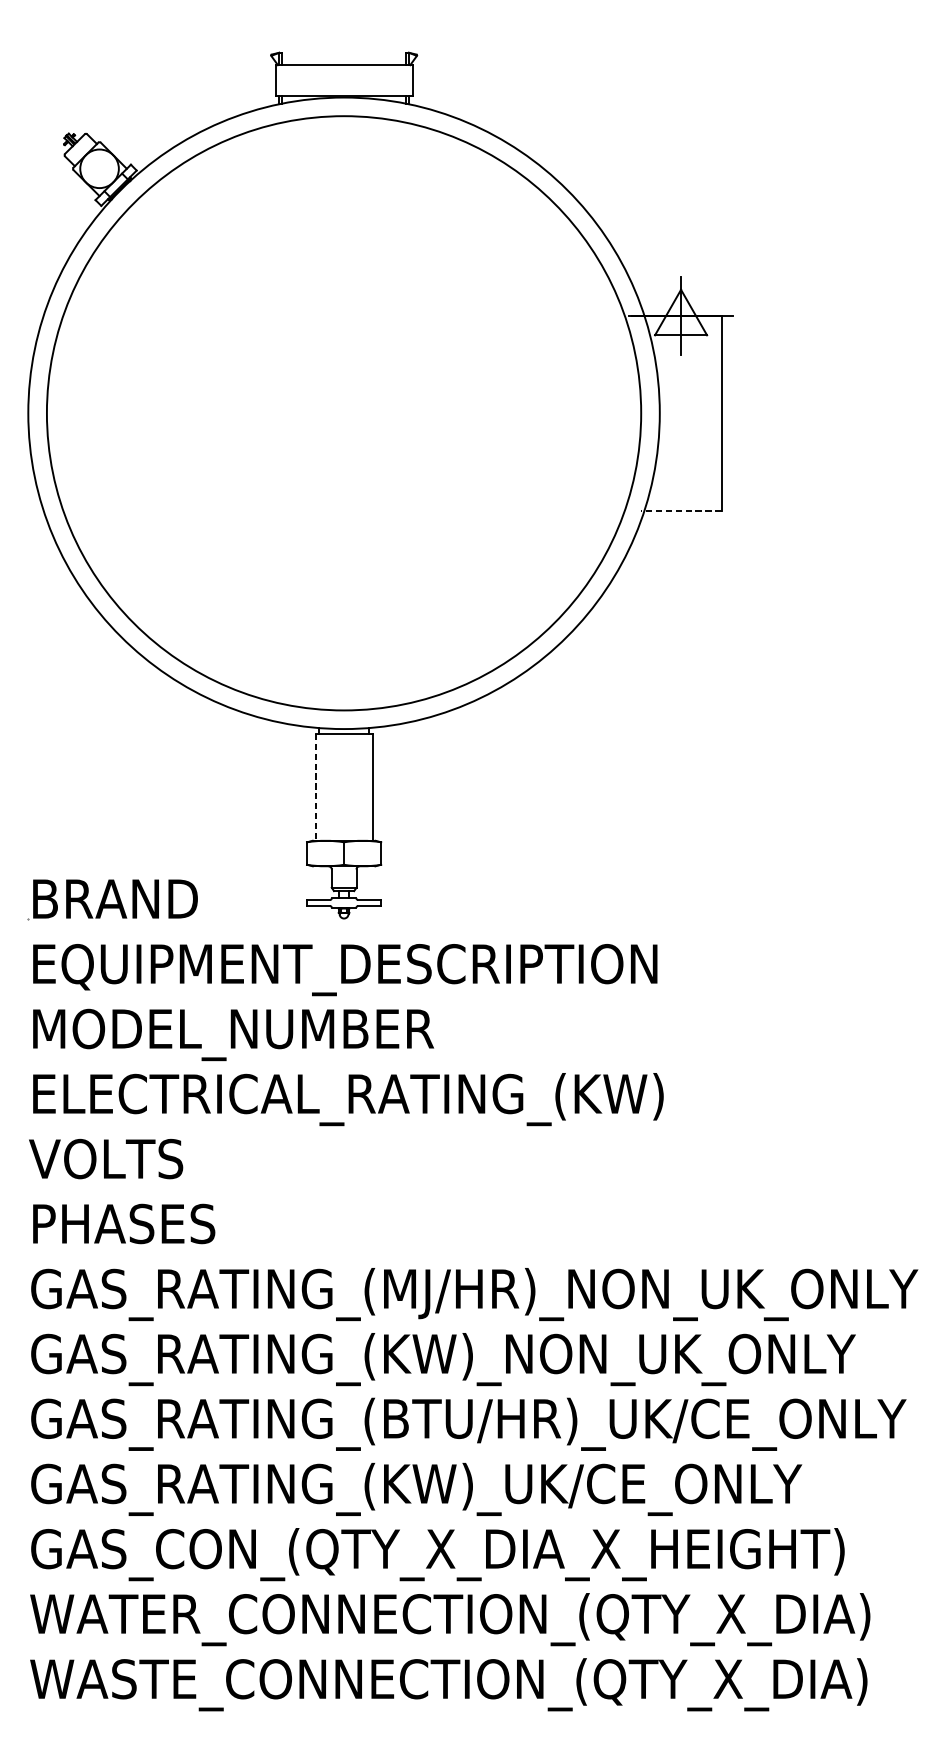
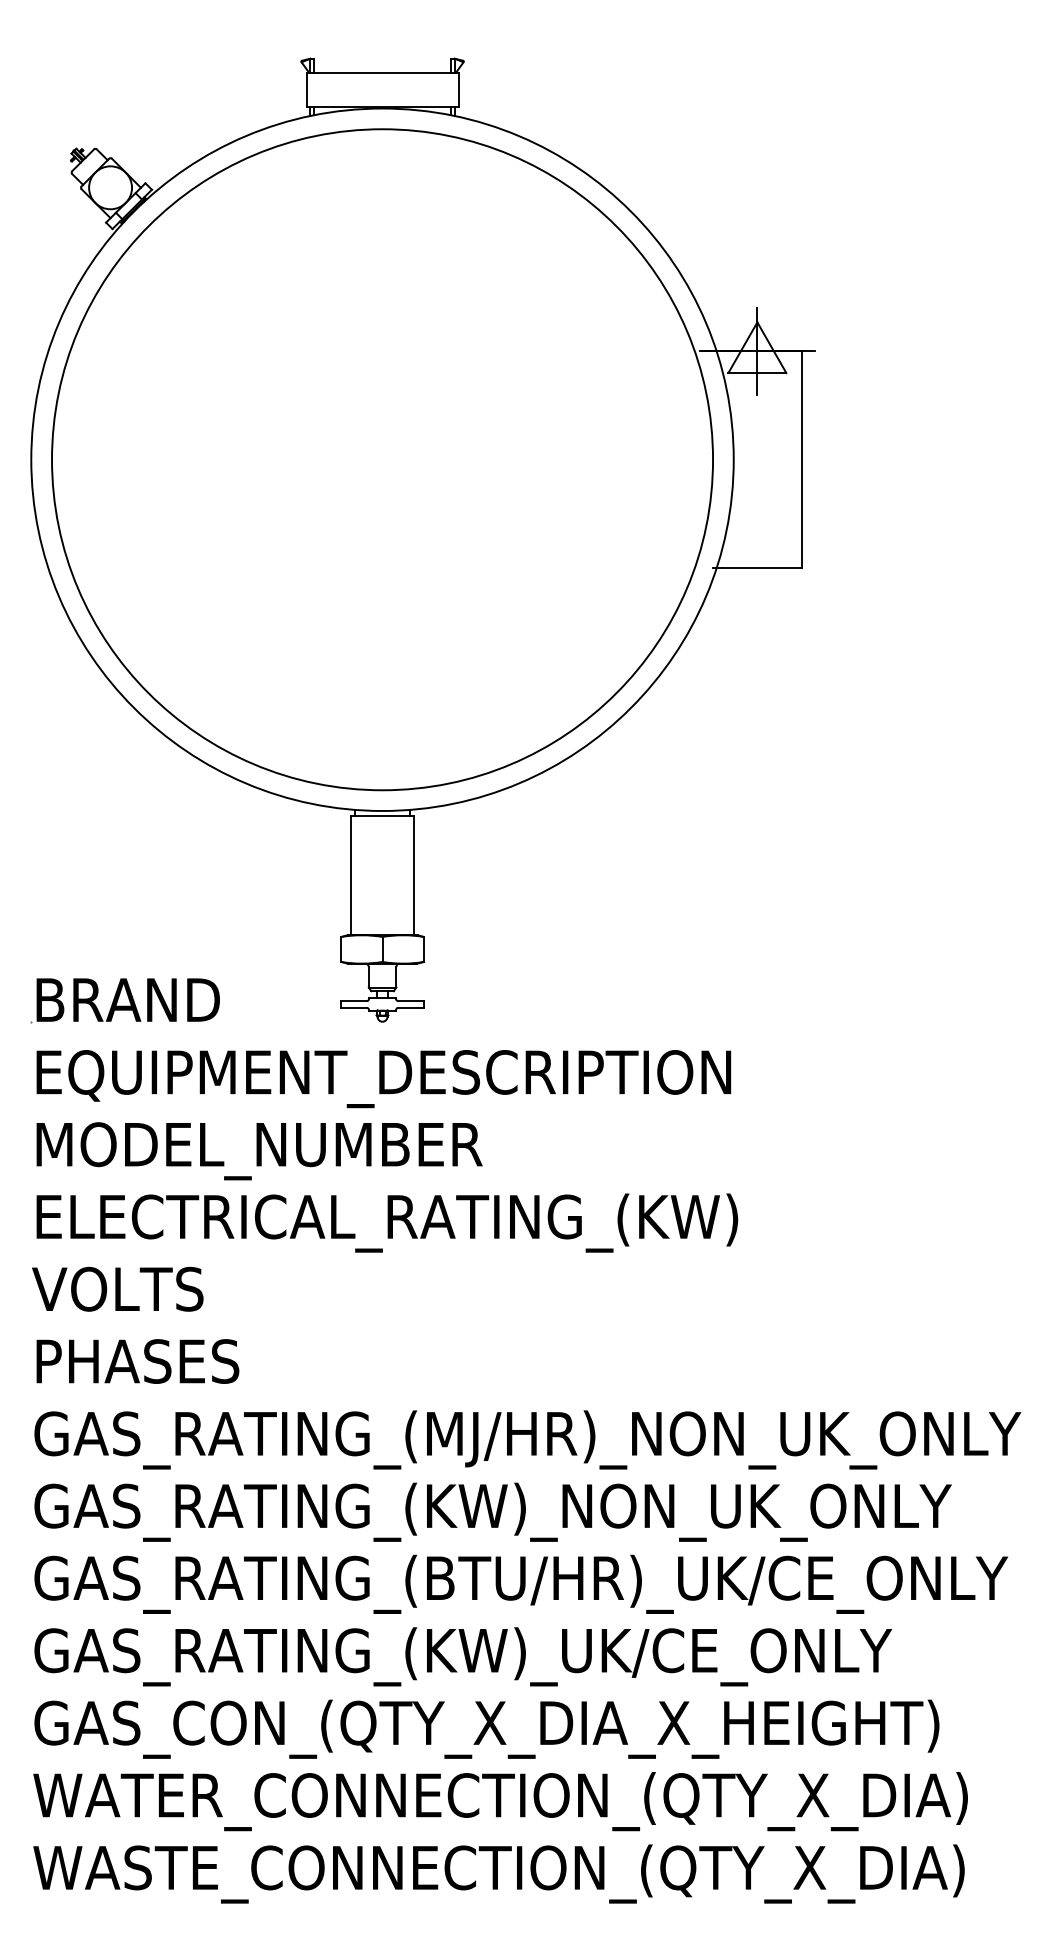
line: (681, 511) -> (757, 568), dashed -> solid
line: (315, 787) -> (350, 876), dashed -> solid

